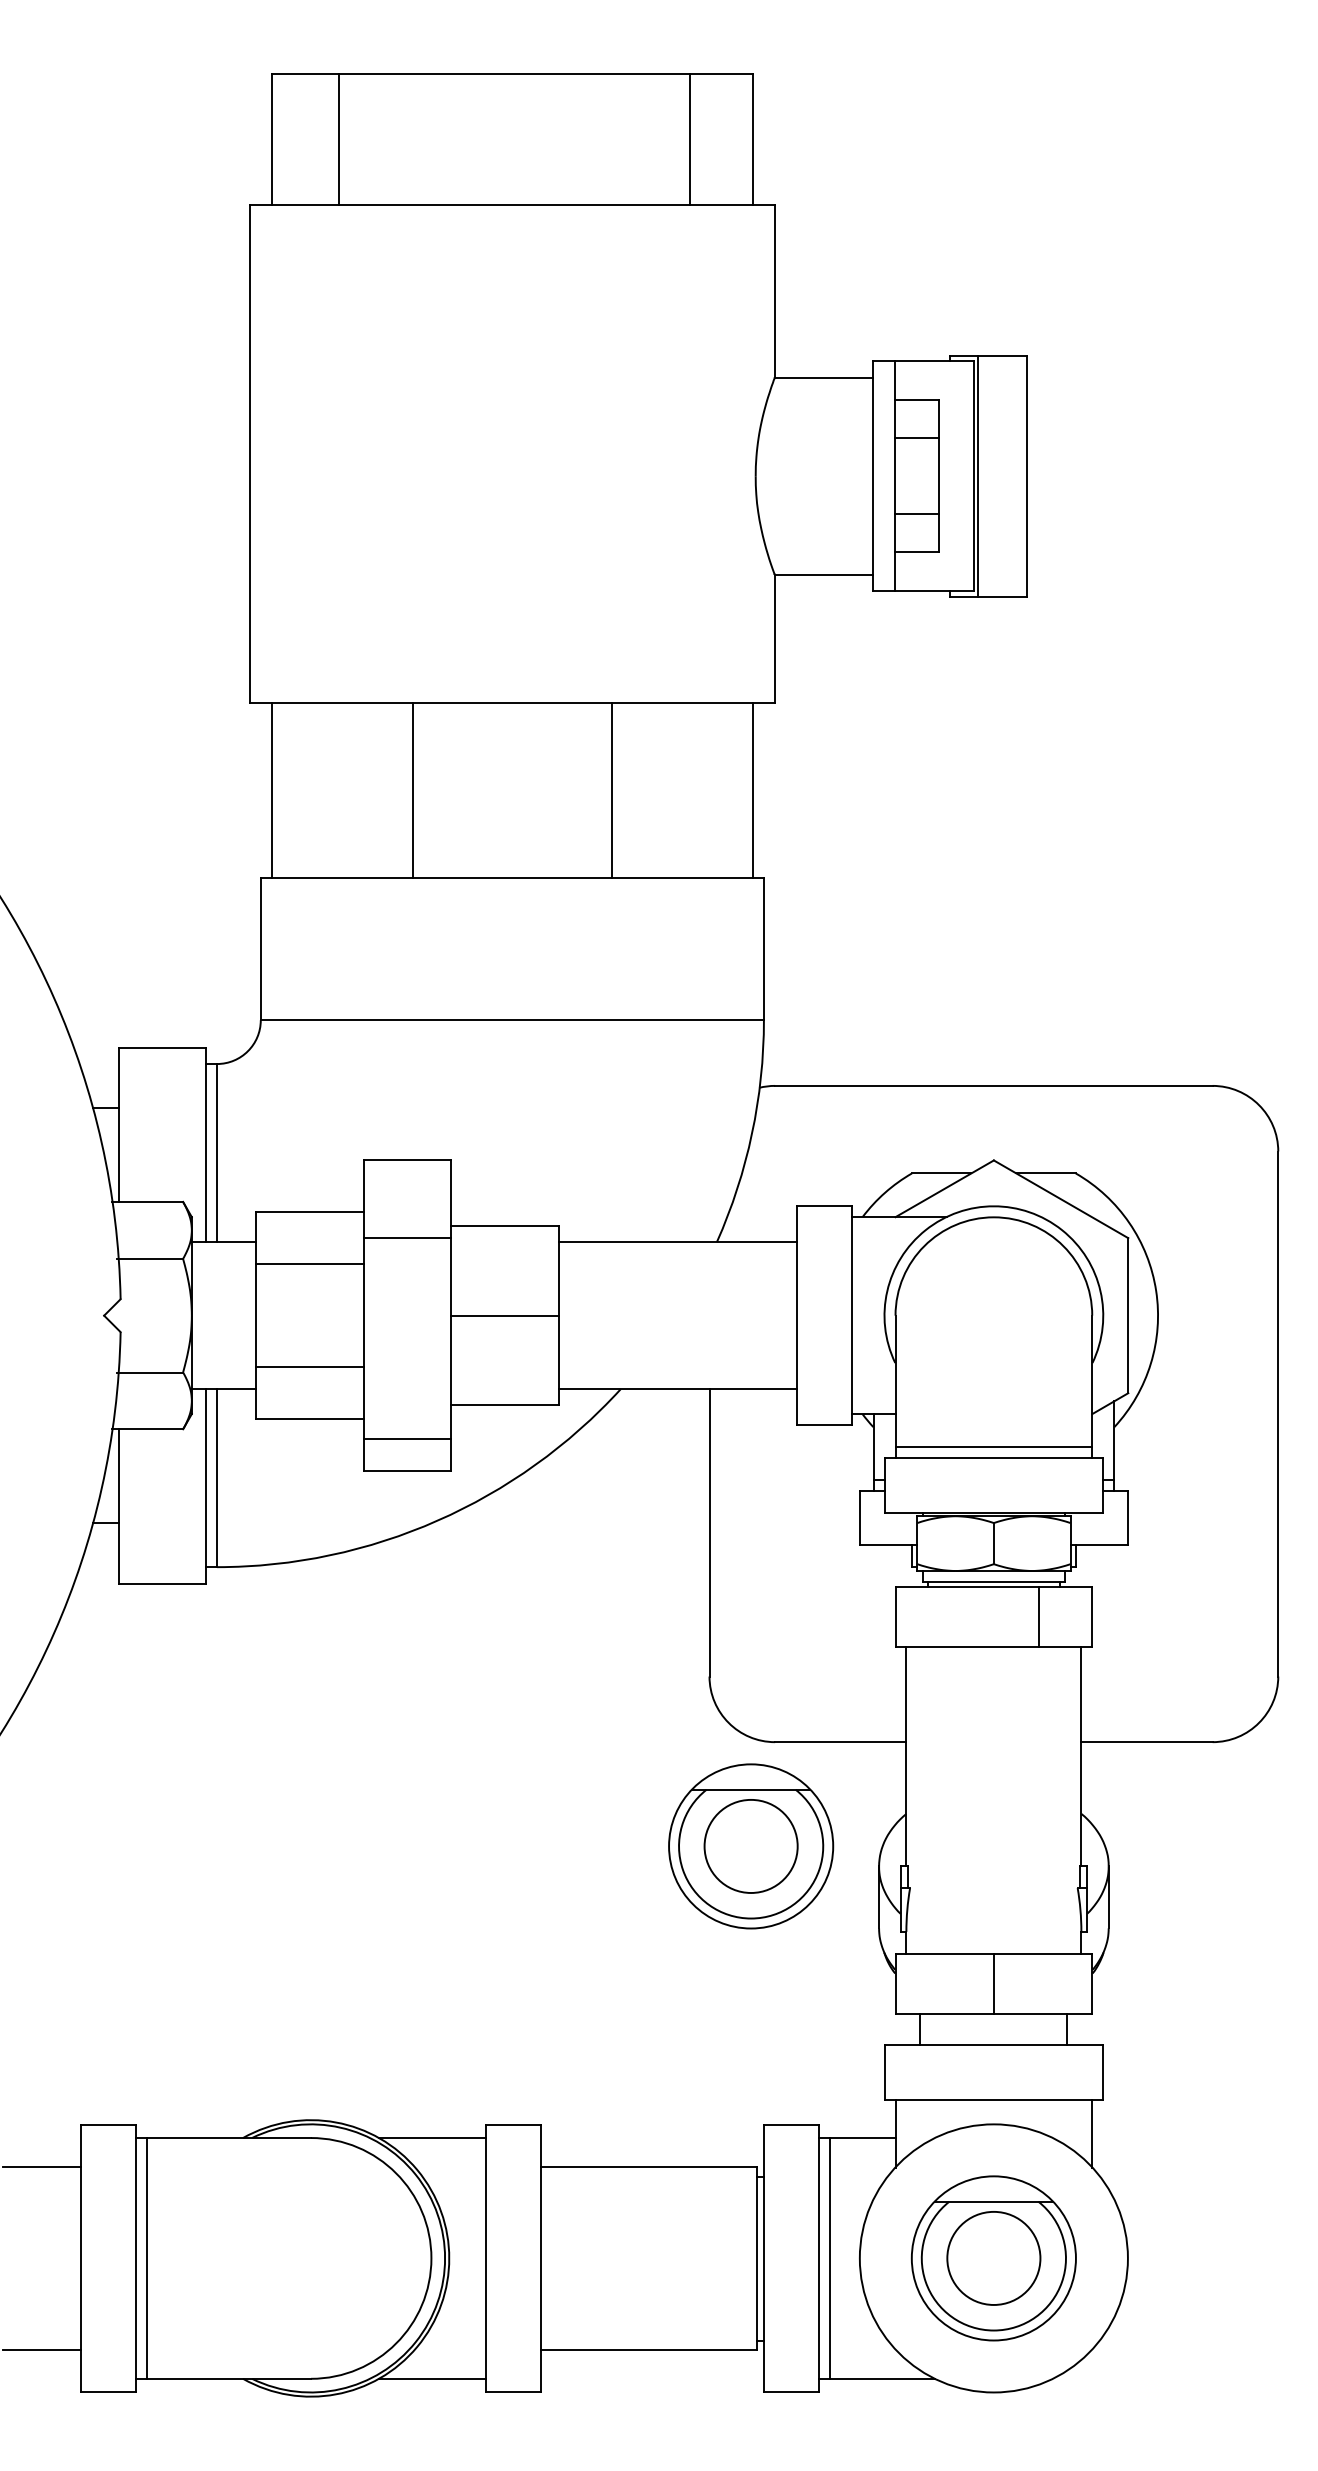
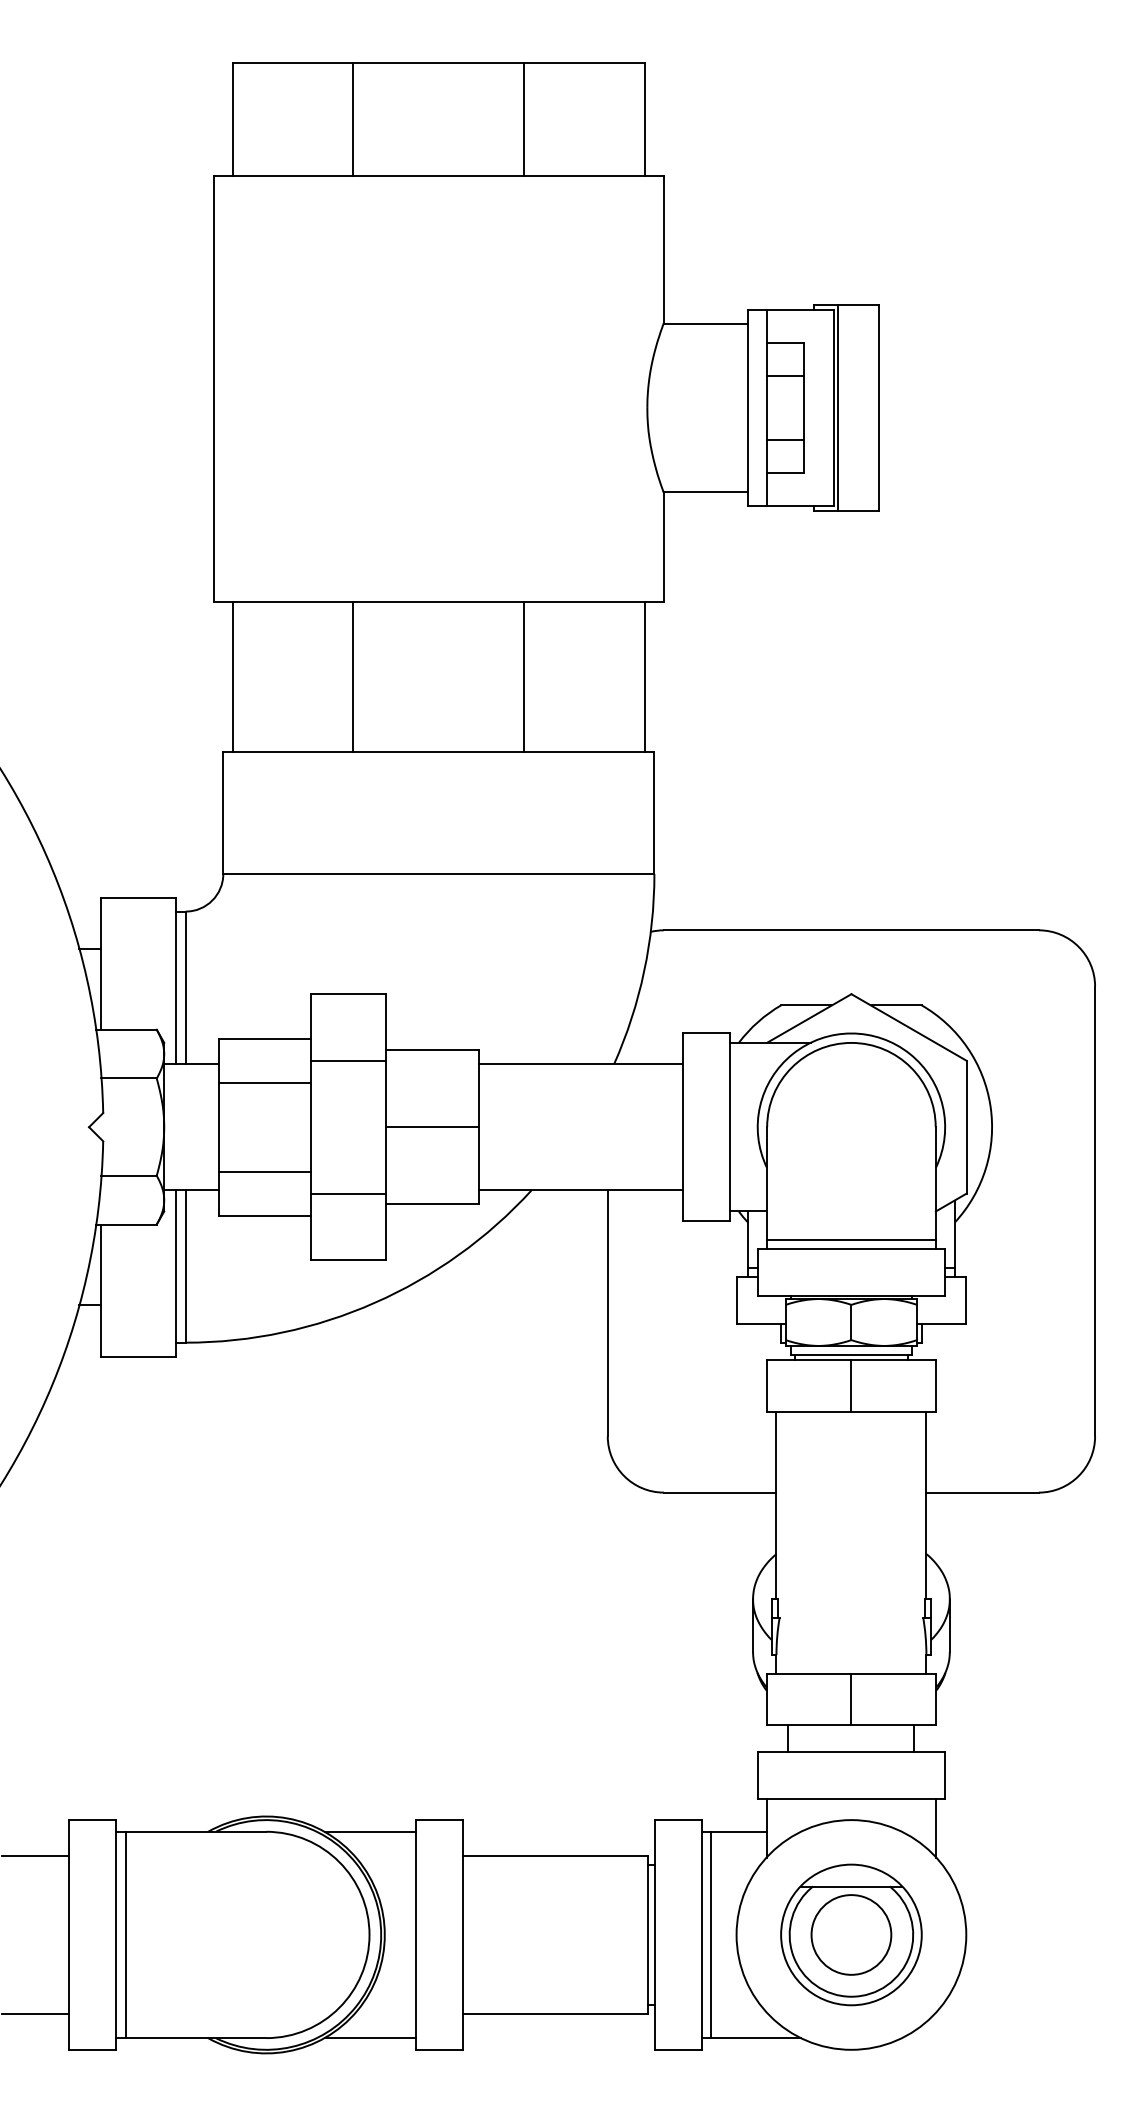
line: (339, 139) -> (353, 119), moved
line: (690, 139) -> (524, 119), moved
line: (406, 1438) -> (348, 1193), moved
line: (1039, 1617) -> (851, 1385), moved
part: (751, 1845) -> (643, 1581), removed

